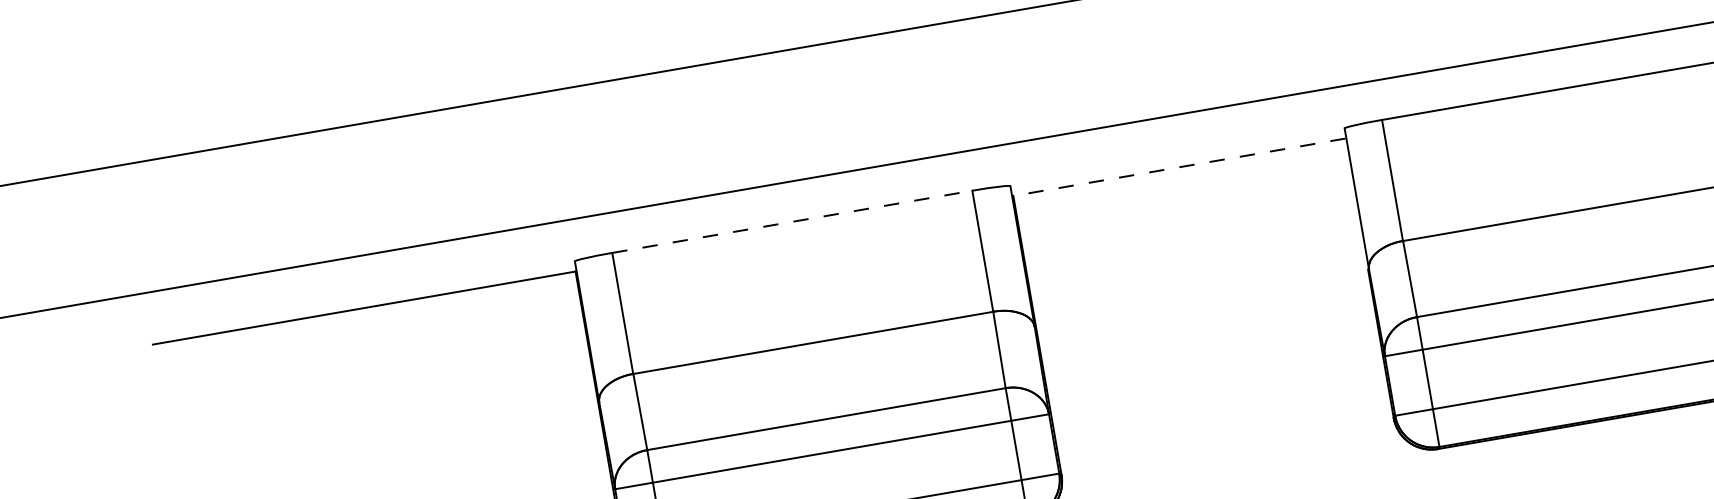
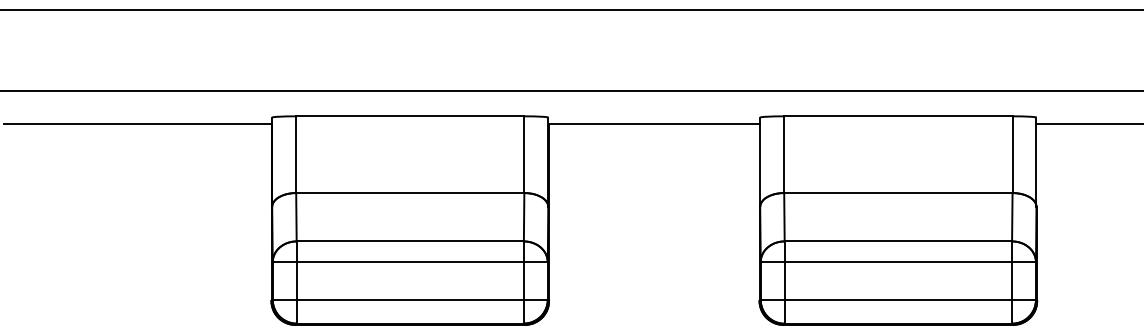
line: (1177, 166) -> (653, 123), dashed -> solid
line: (792, 222) -> (410, 116), dashed -> solid

